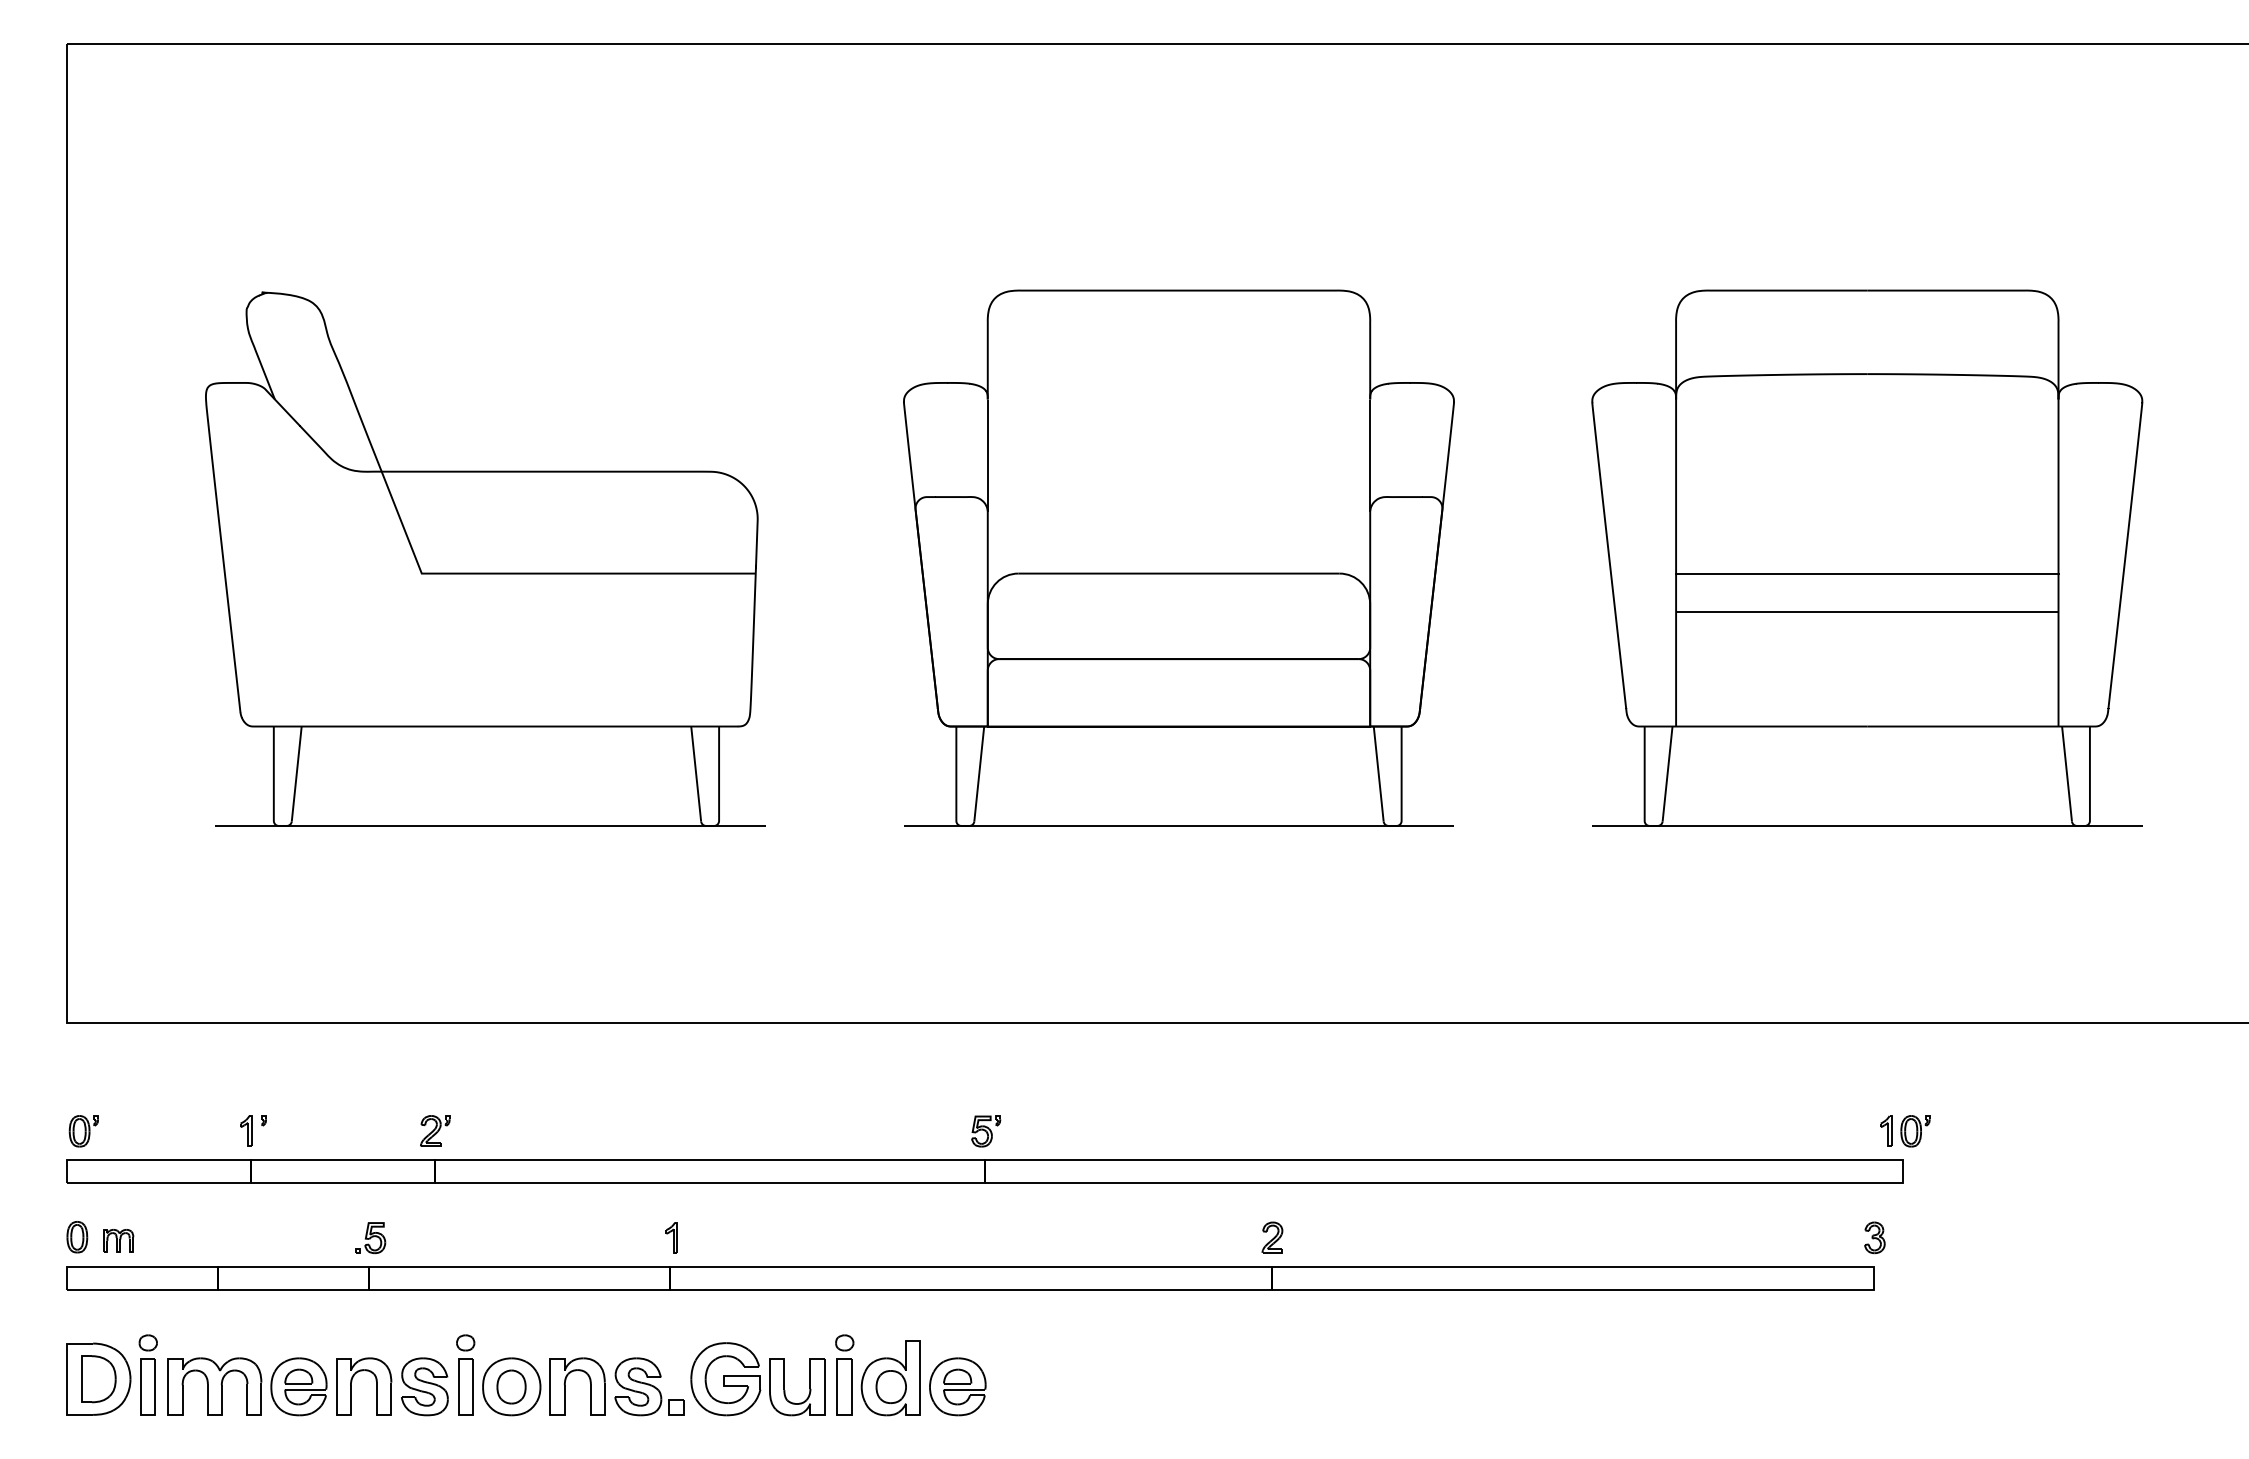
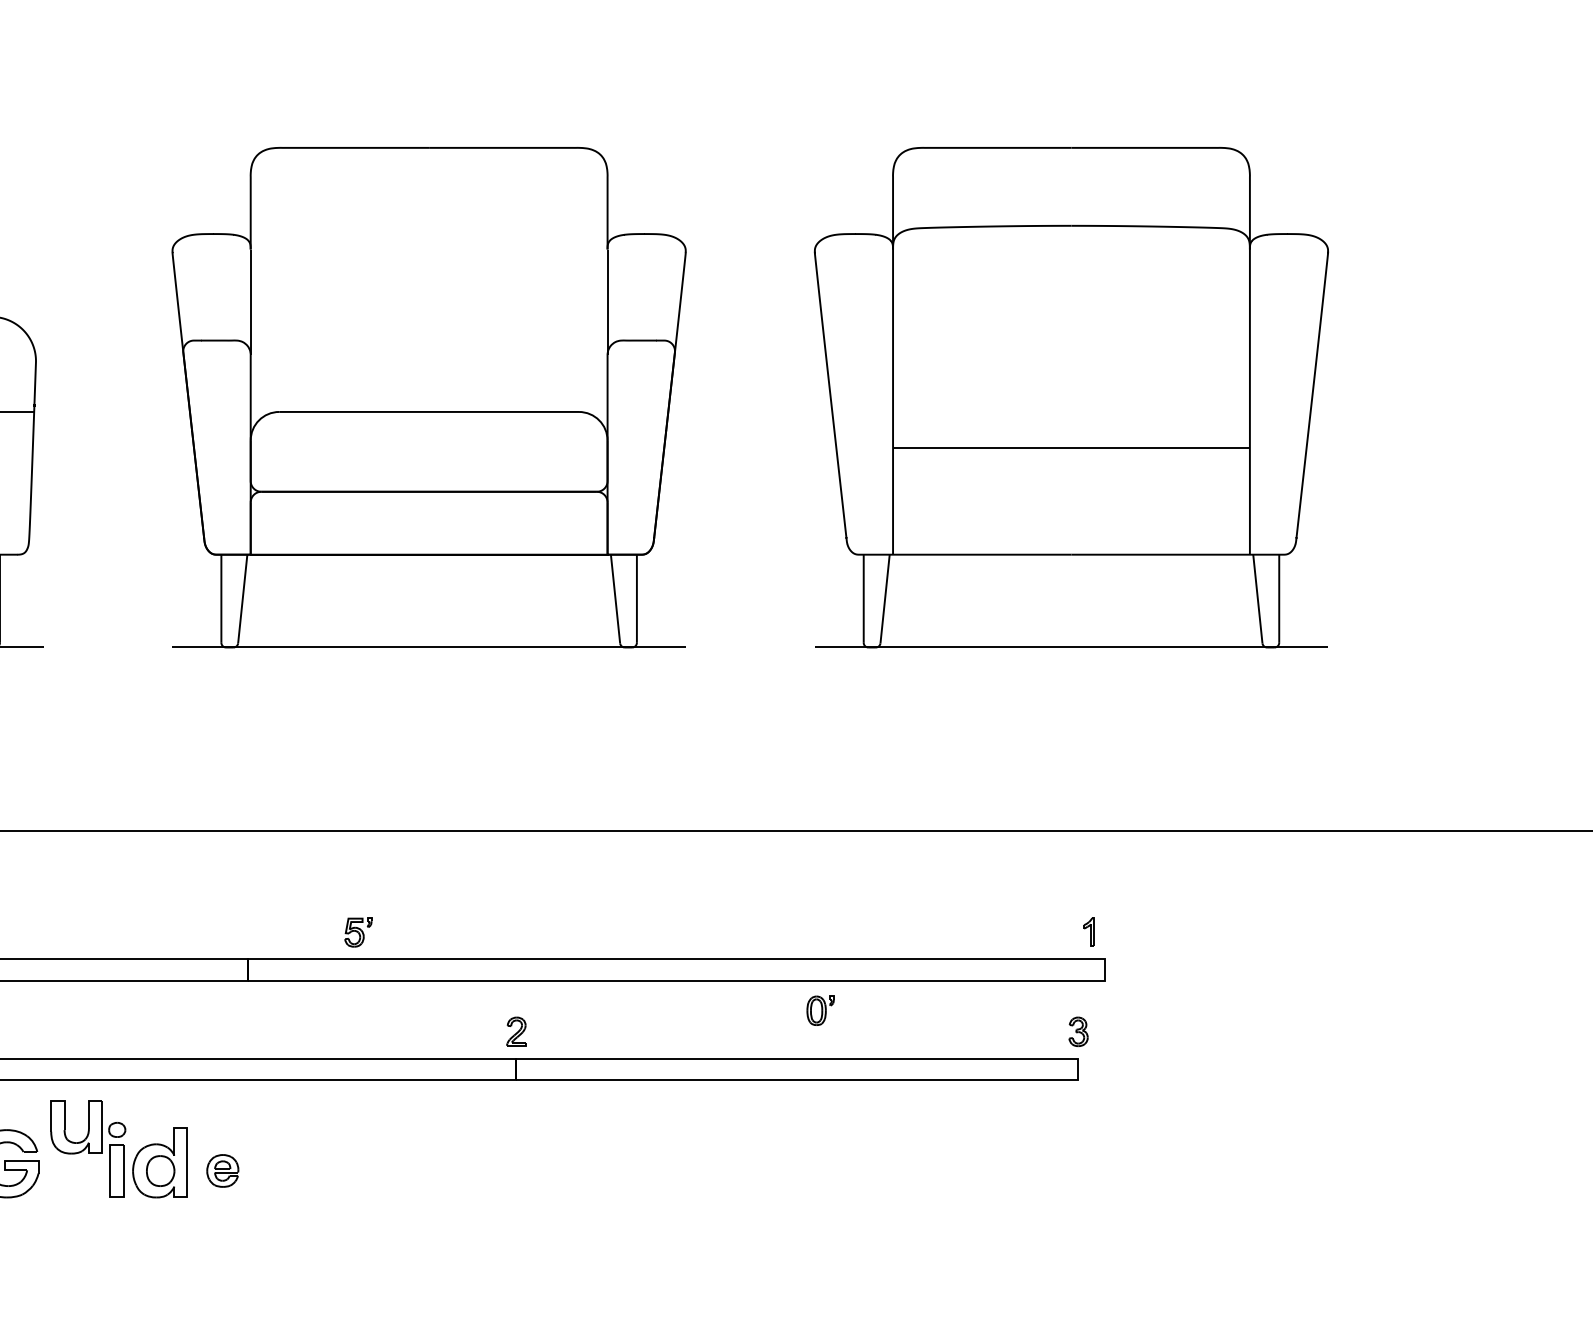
line: (1867, 573) -> (1071, 411), removed
part: (986, 1131) -> (358, 932), moved
part: (1915, 1131) -> (820, 1011), moved
part: (957, 1386) -> (222, 1170), size x0.6
part: (809, 1387) -> (88, 1127), moved

